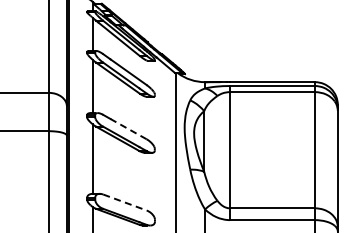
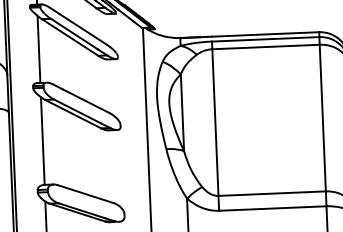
line: (128, 129) -> (86, 101), dashed -> solid
line: (125, 202) -> (86, 194), dashed -> solid

